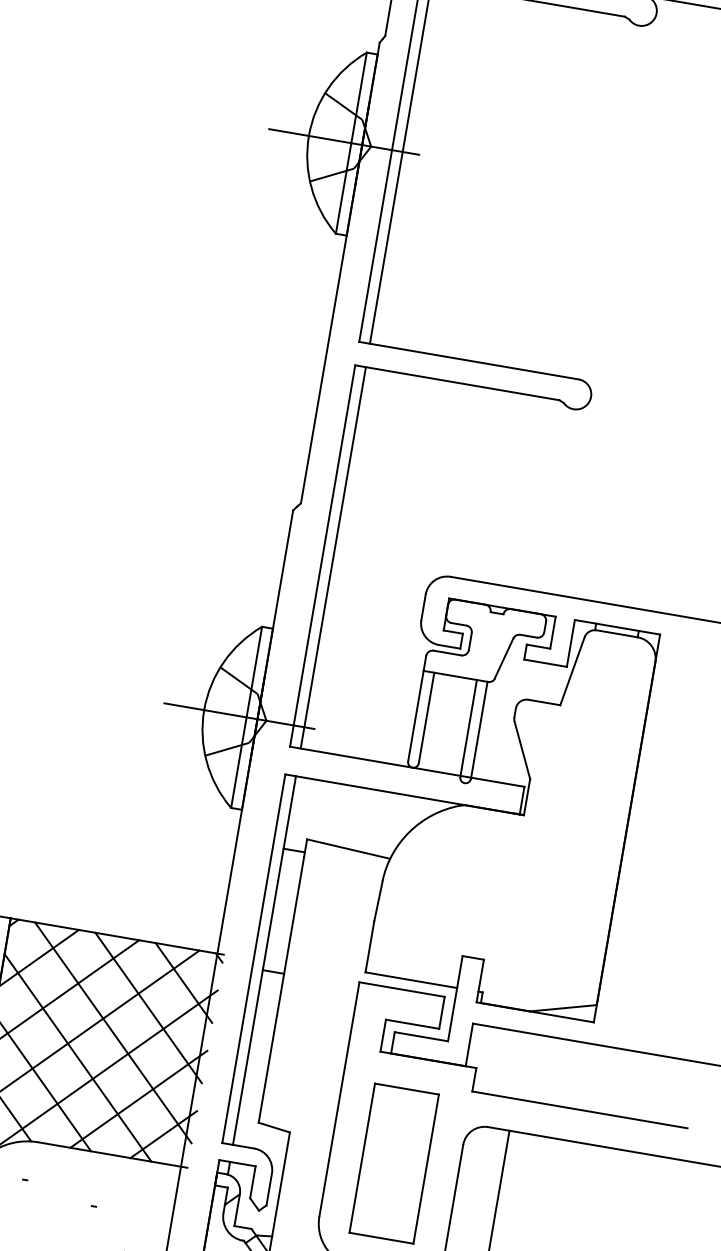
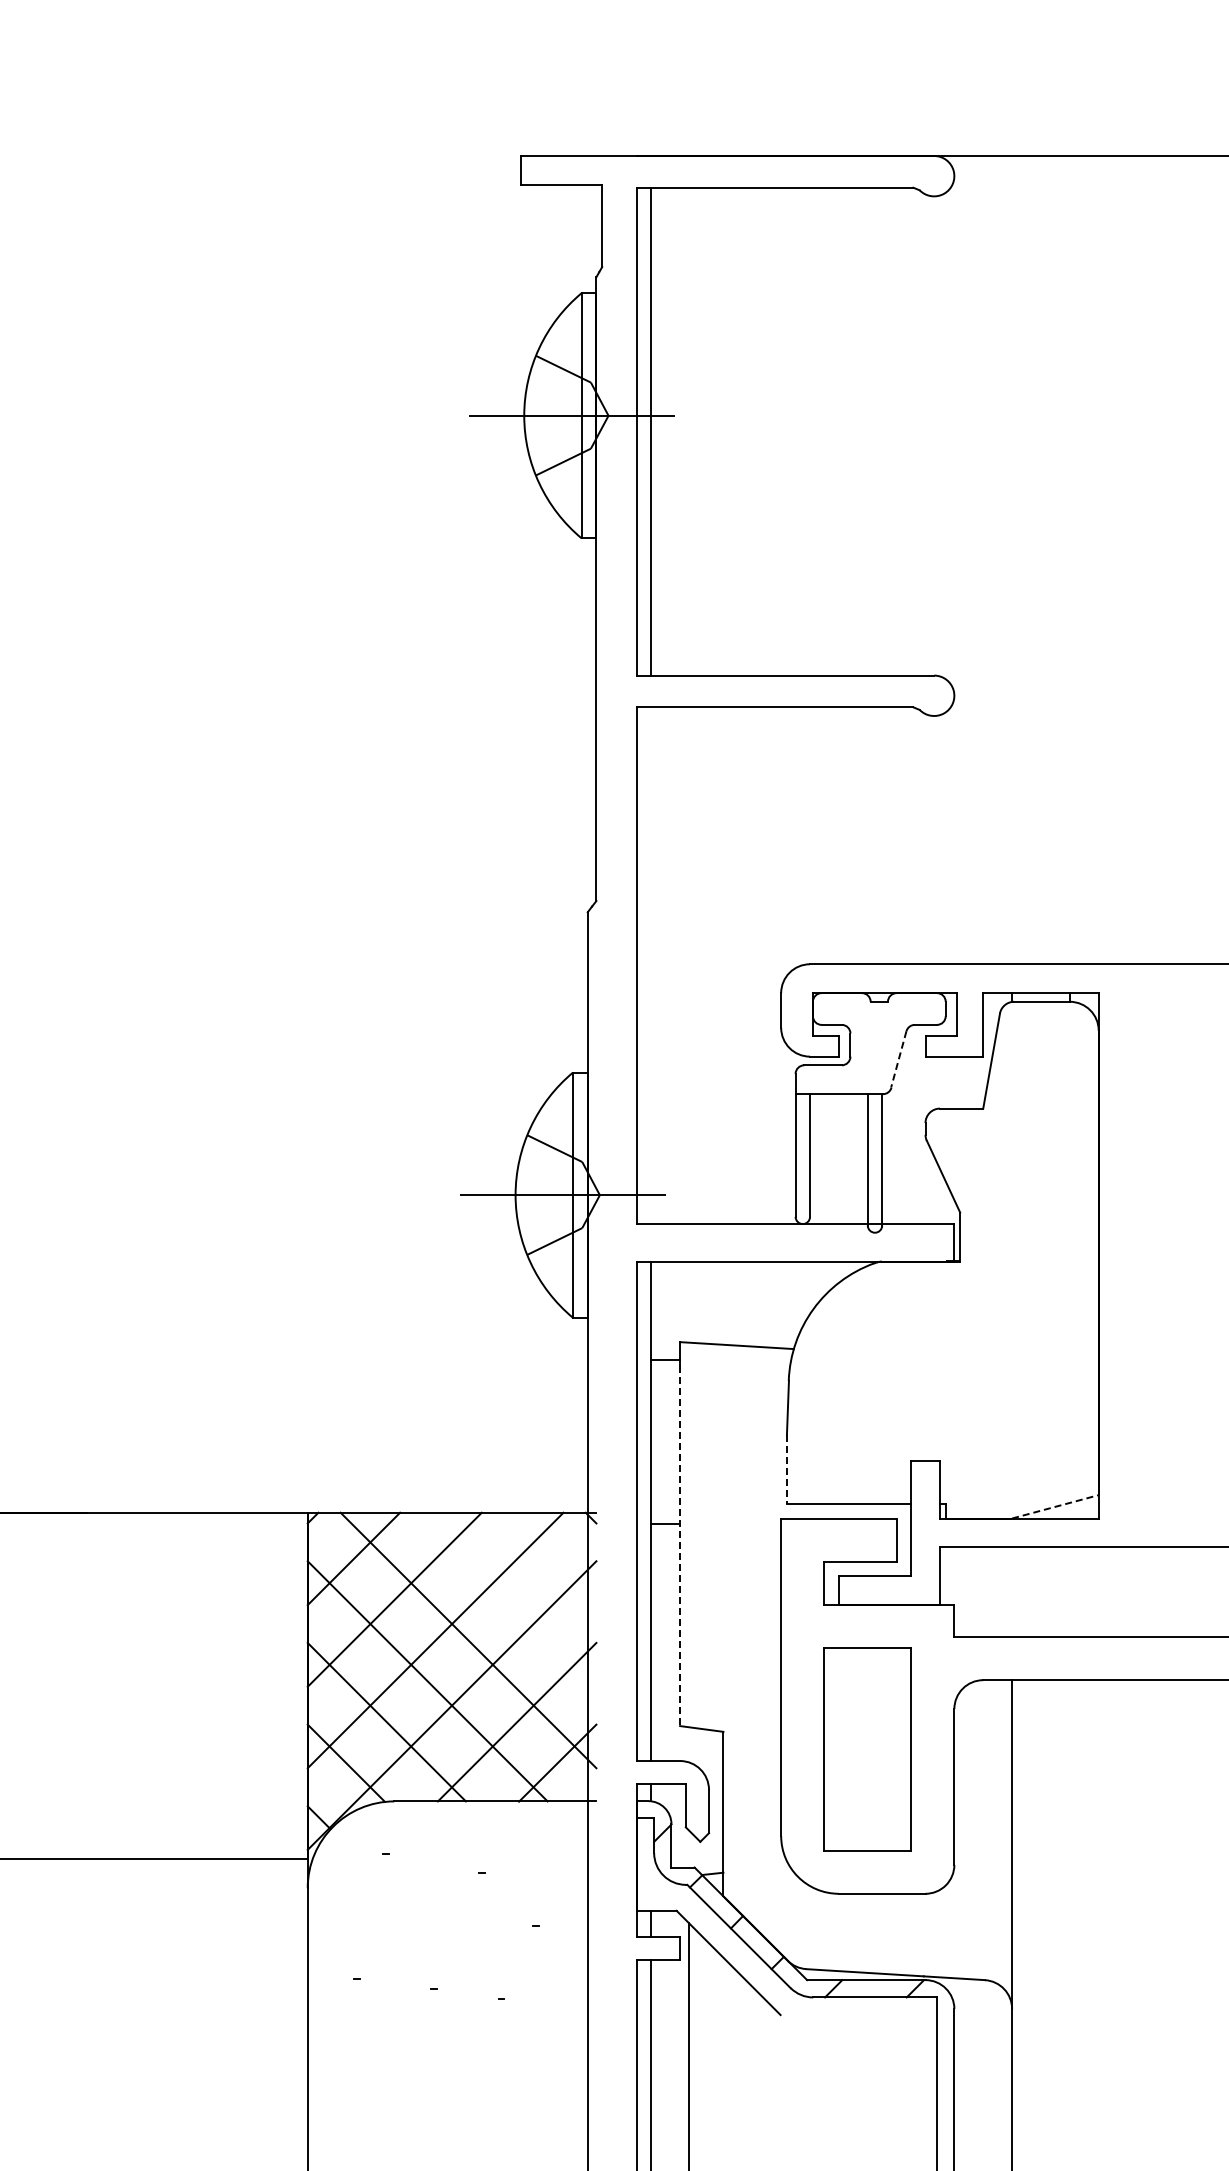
line: (333, 557) -> (651, 965), removed
line: (503, 658) -> (898, 1059), solid -> dashed
line: (369, 946) -> (786, 1469), solid -> dashed
line: (184, 982) -> (550, 1558), removed
line: (281, 990) -> (680, 1546), solid -> dashed
line: (148, 1007) -> (509, 1599), removed
line: (563, 1008) -> (1055, 1506), solid -> dashed

